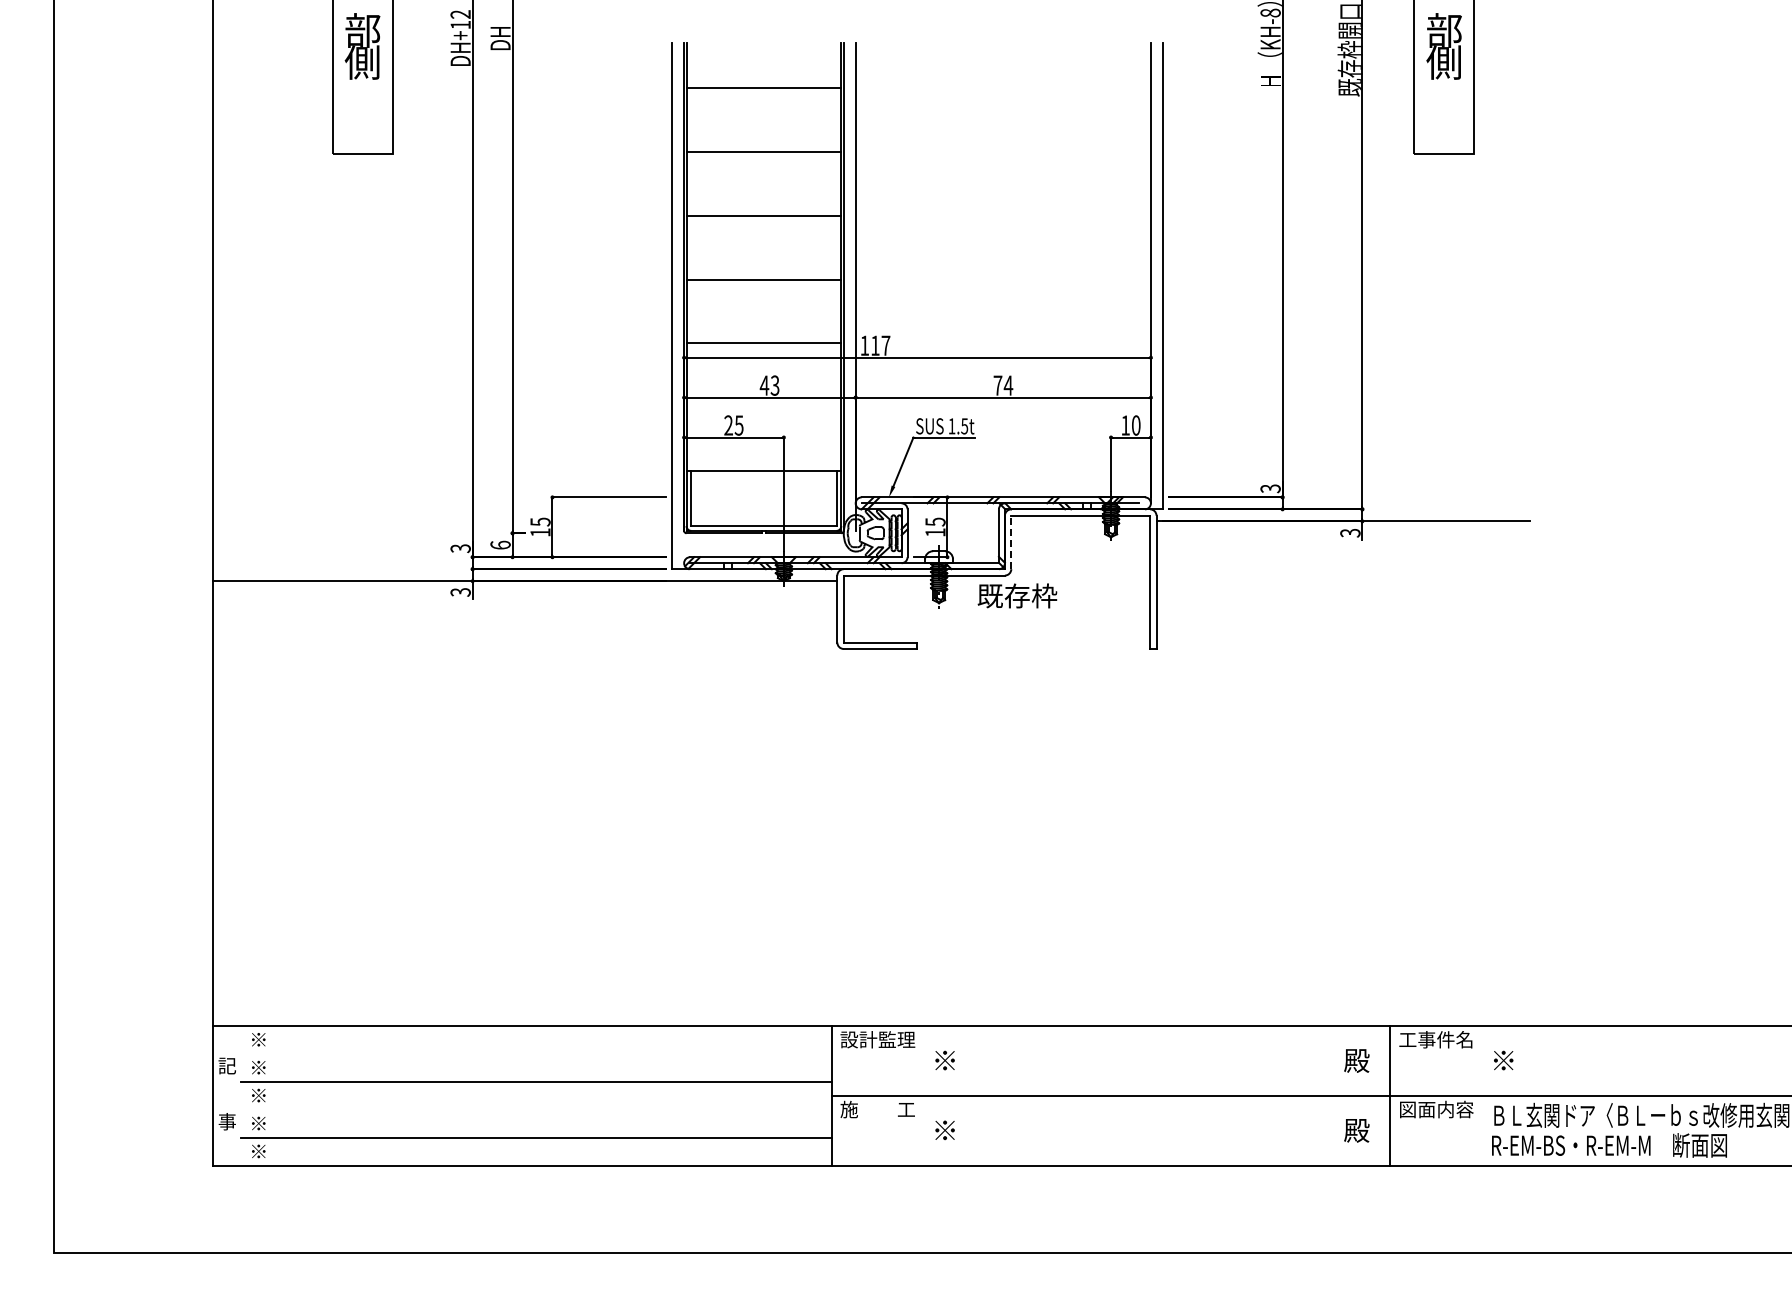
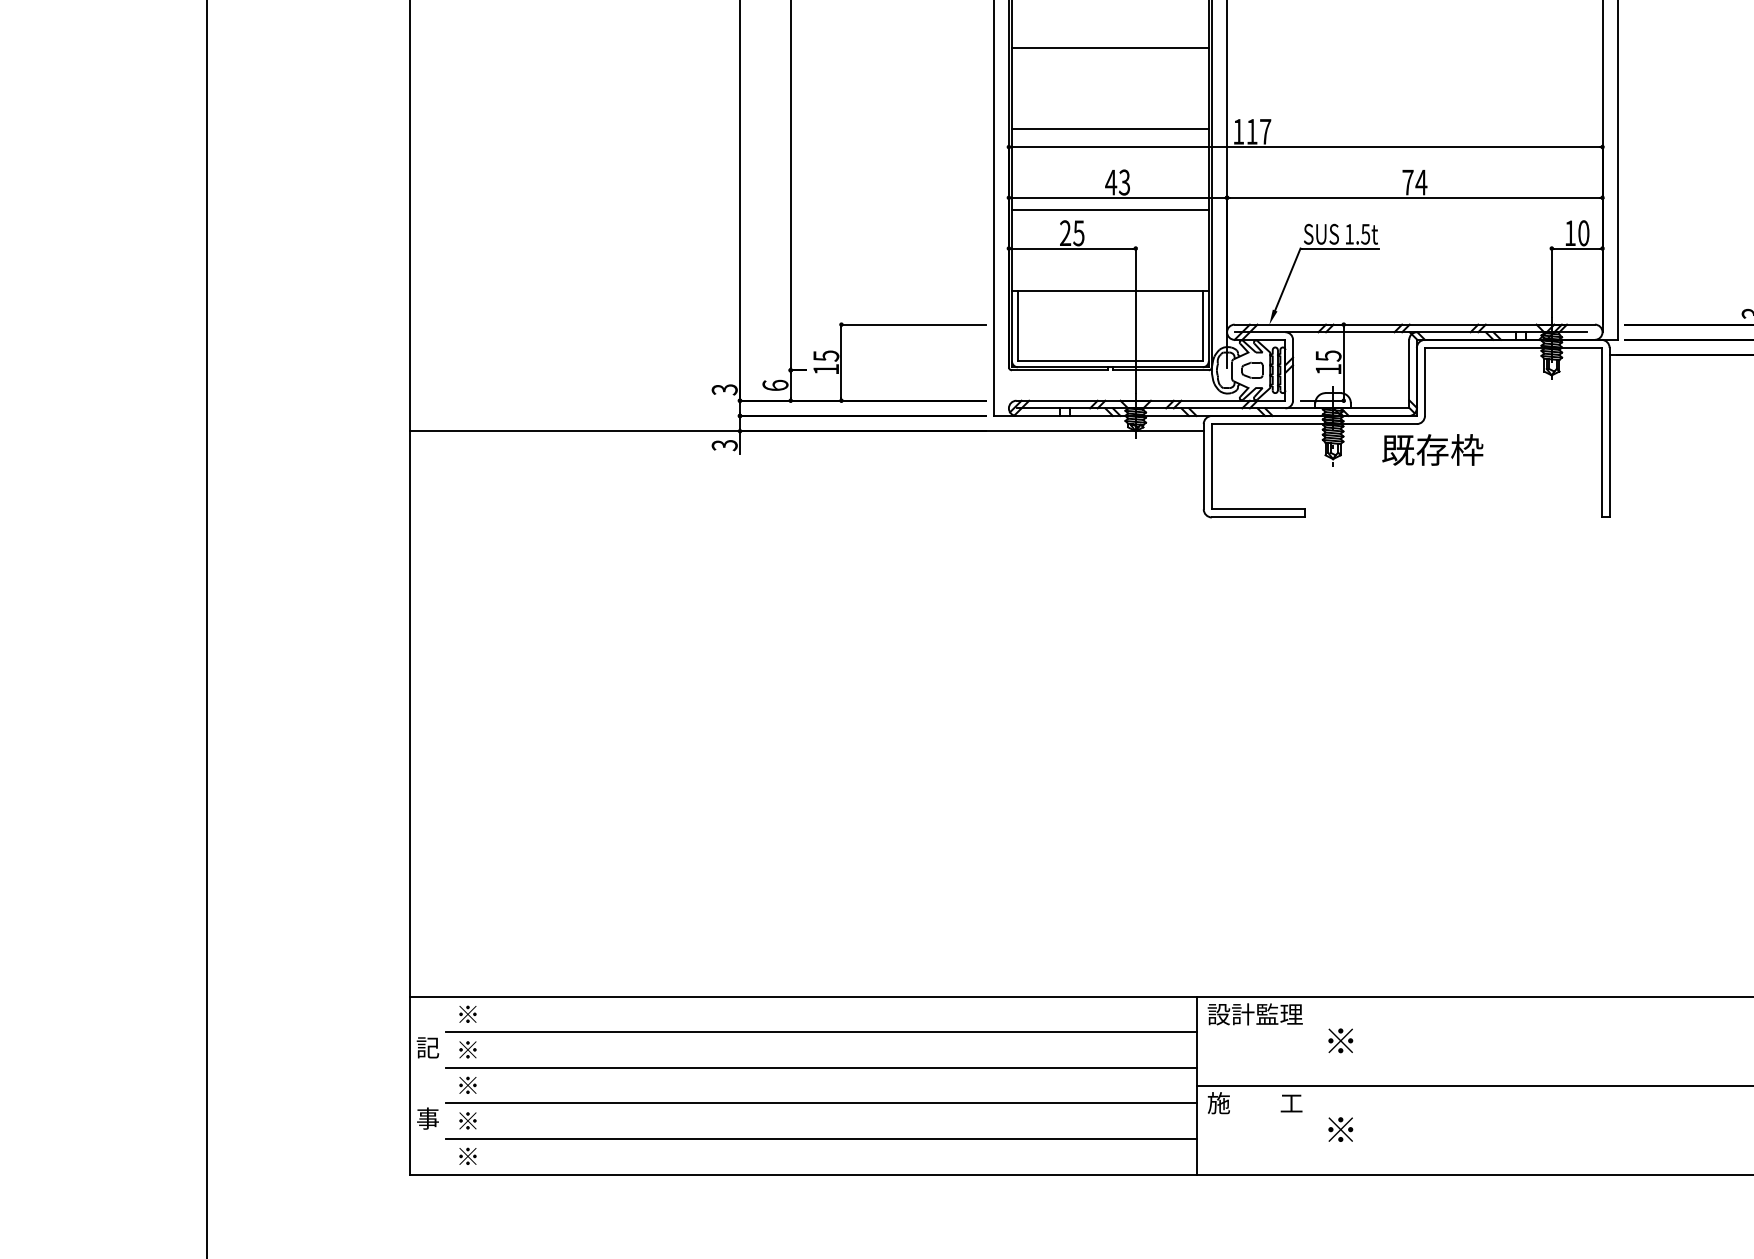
line: (763, 407) -> (1109, 210), added
line: (1011, 542) -> (1425, 382), dashed -> solid
line: (536, 1053) -> (821, 1031), added
line: (536, 1109) -> (821, 1103), added

